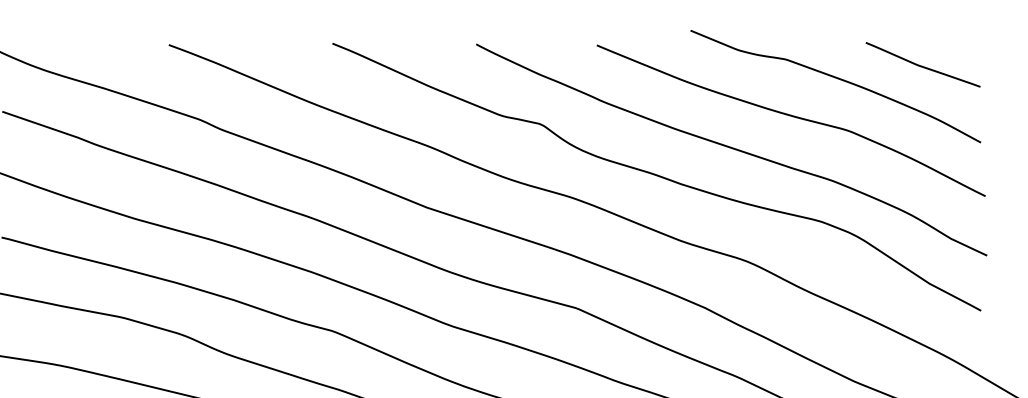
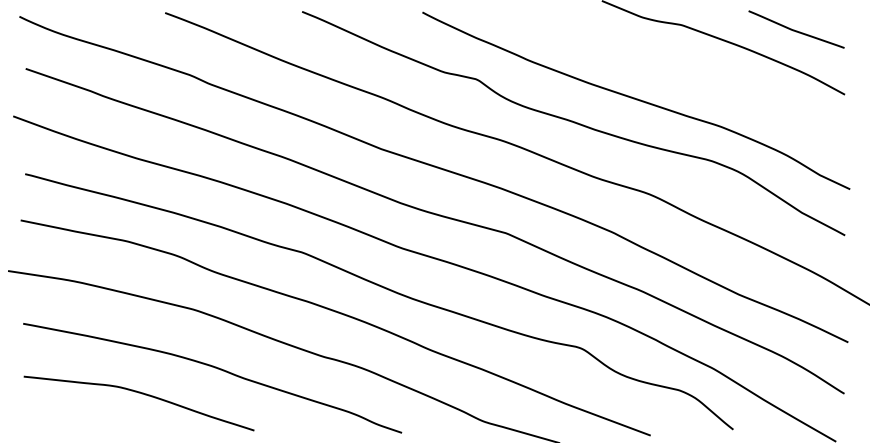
curve: (791, 117) -> (686, 73), removed

